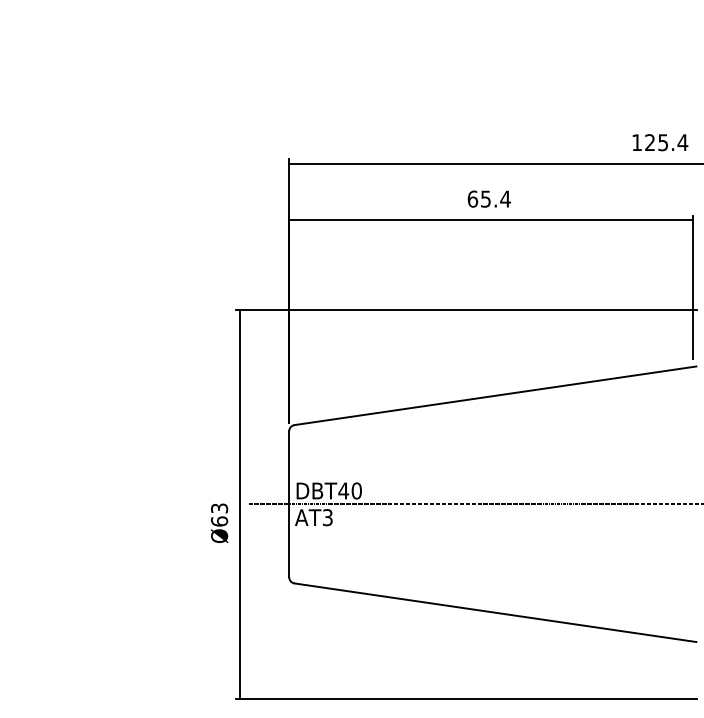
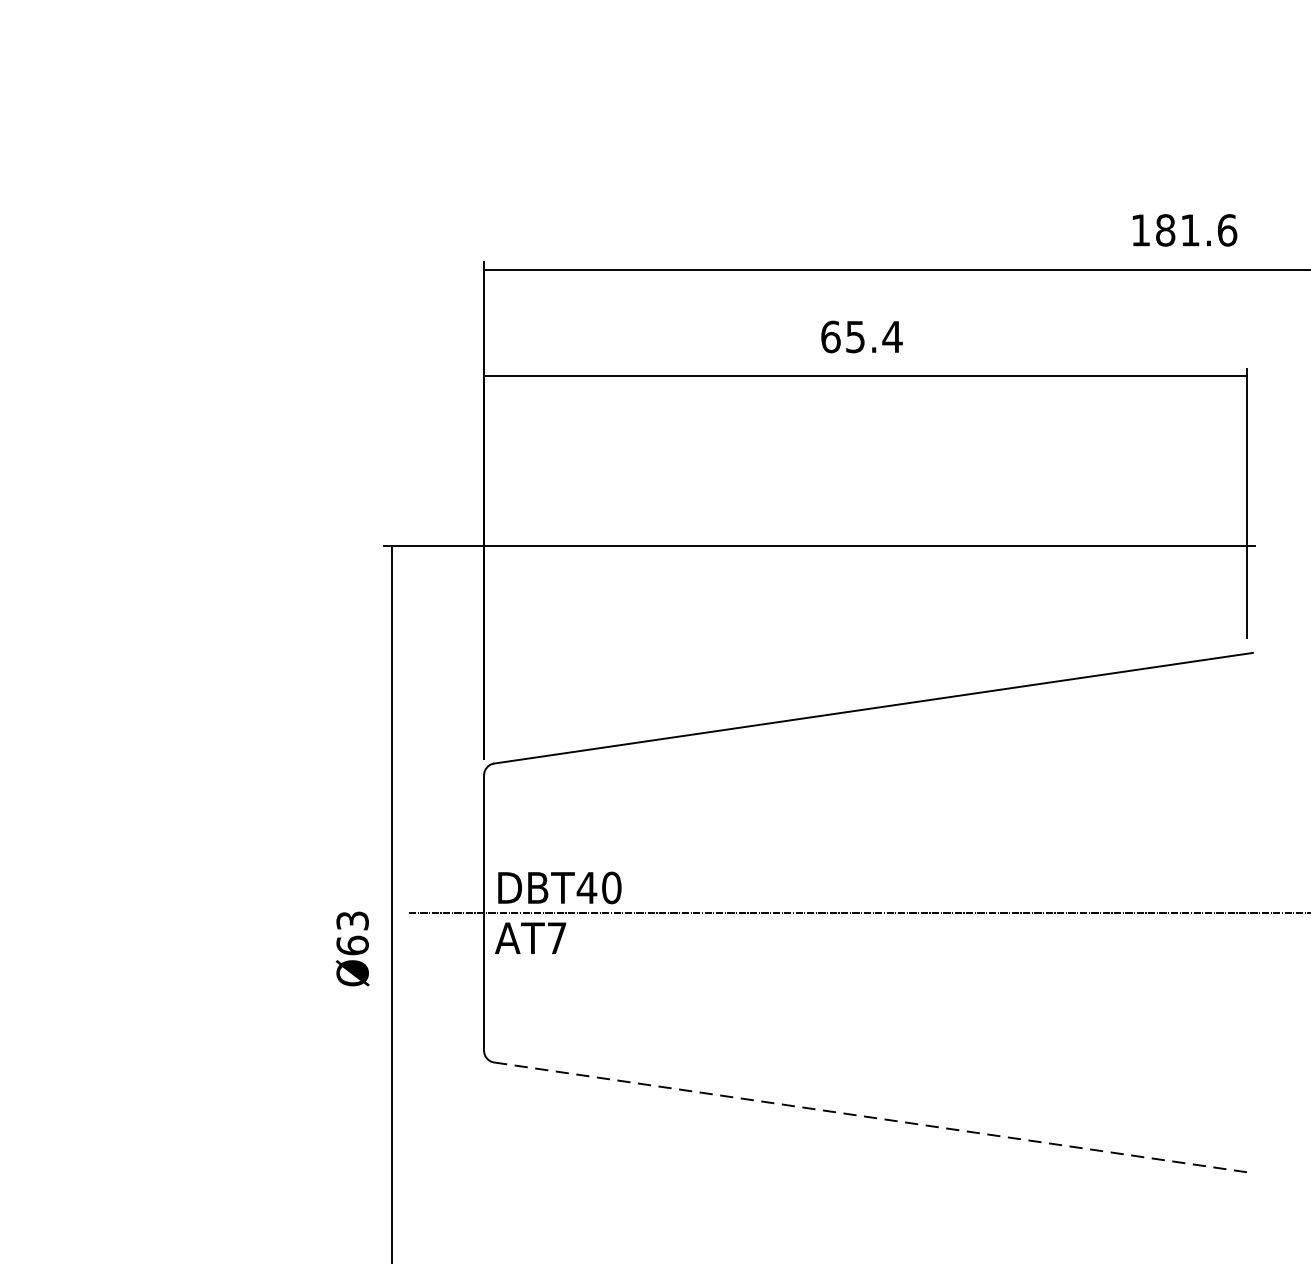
text: (666, 142) -> (1196, 230), 125.4 -> 181.6
text: (327, 517) -> (556, 938), AT3 -> AT7
line: (495, 612) -> (873, 1117), solid -> dashed

